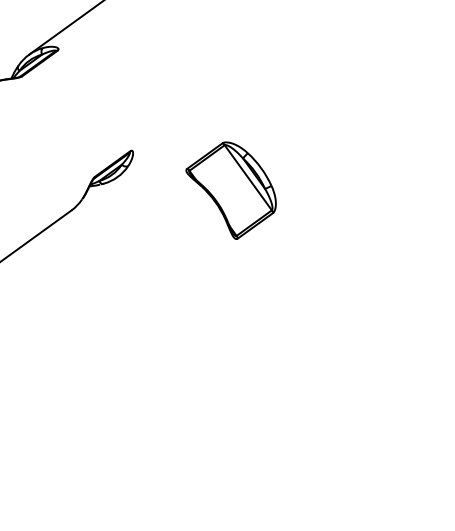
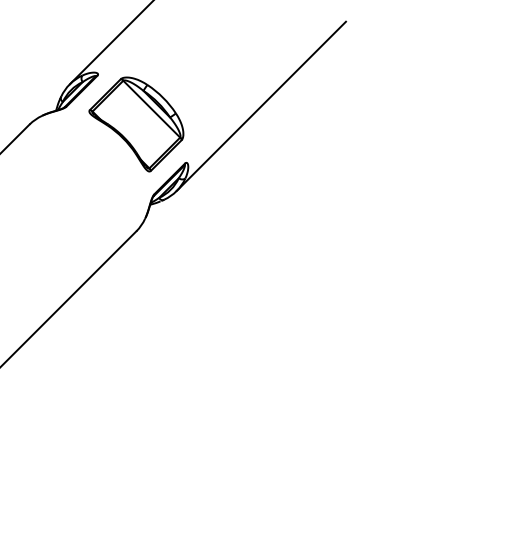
line: (213, 106) -> (260, 106), added
part: (230, 190) -> (136, 124), moved

